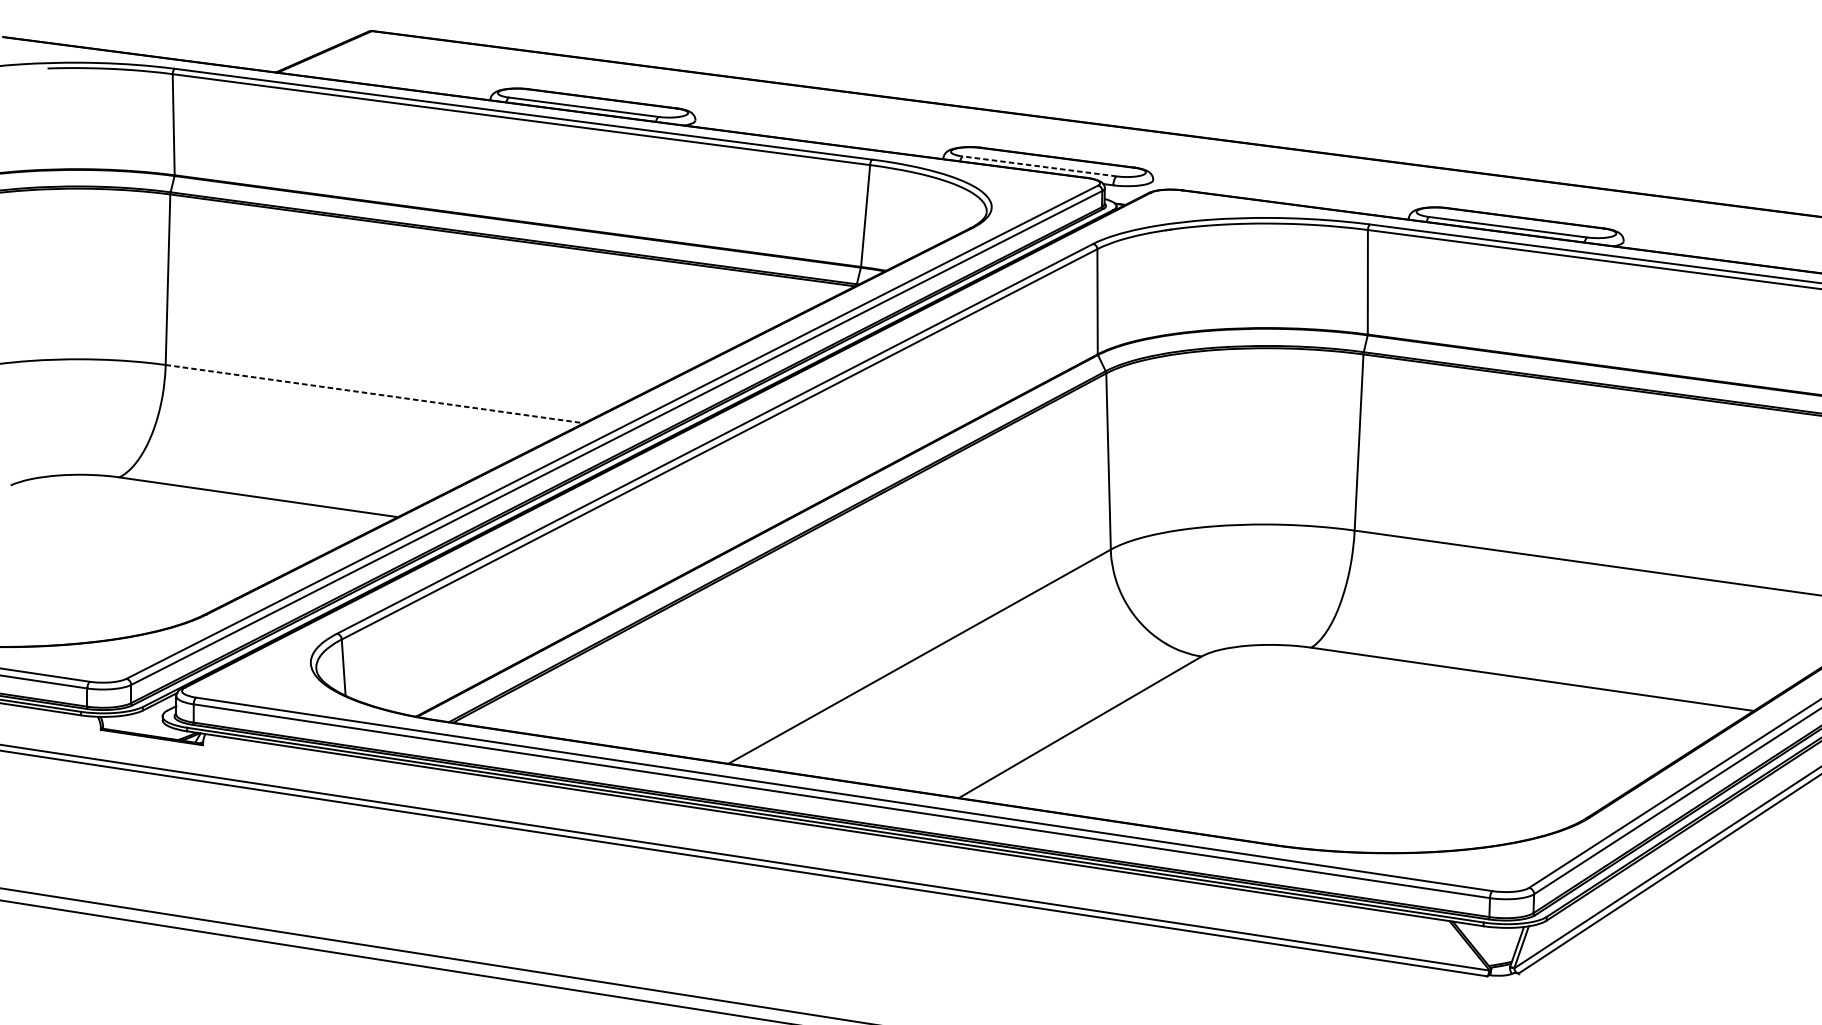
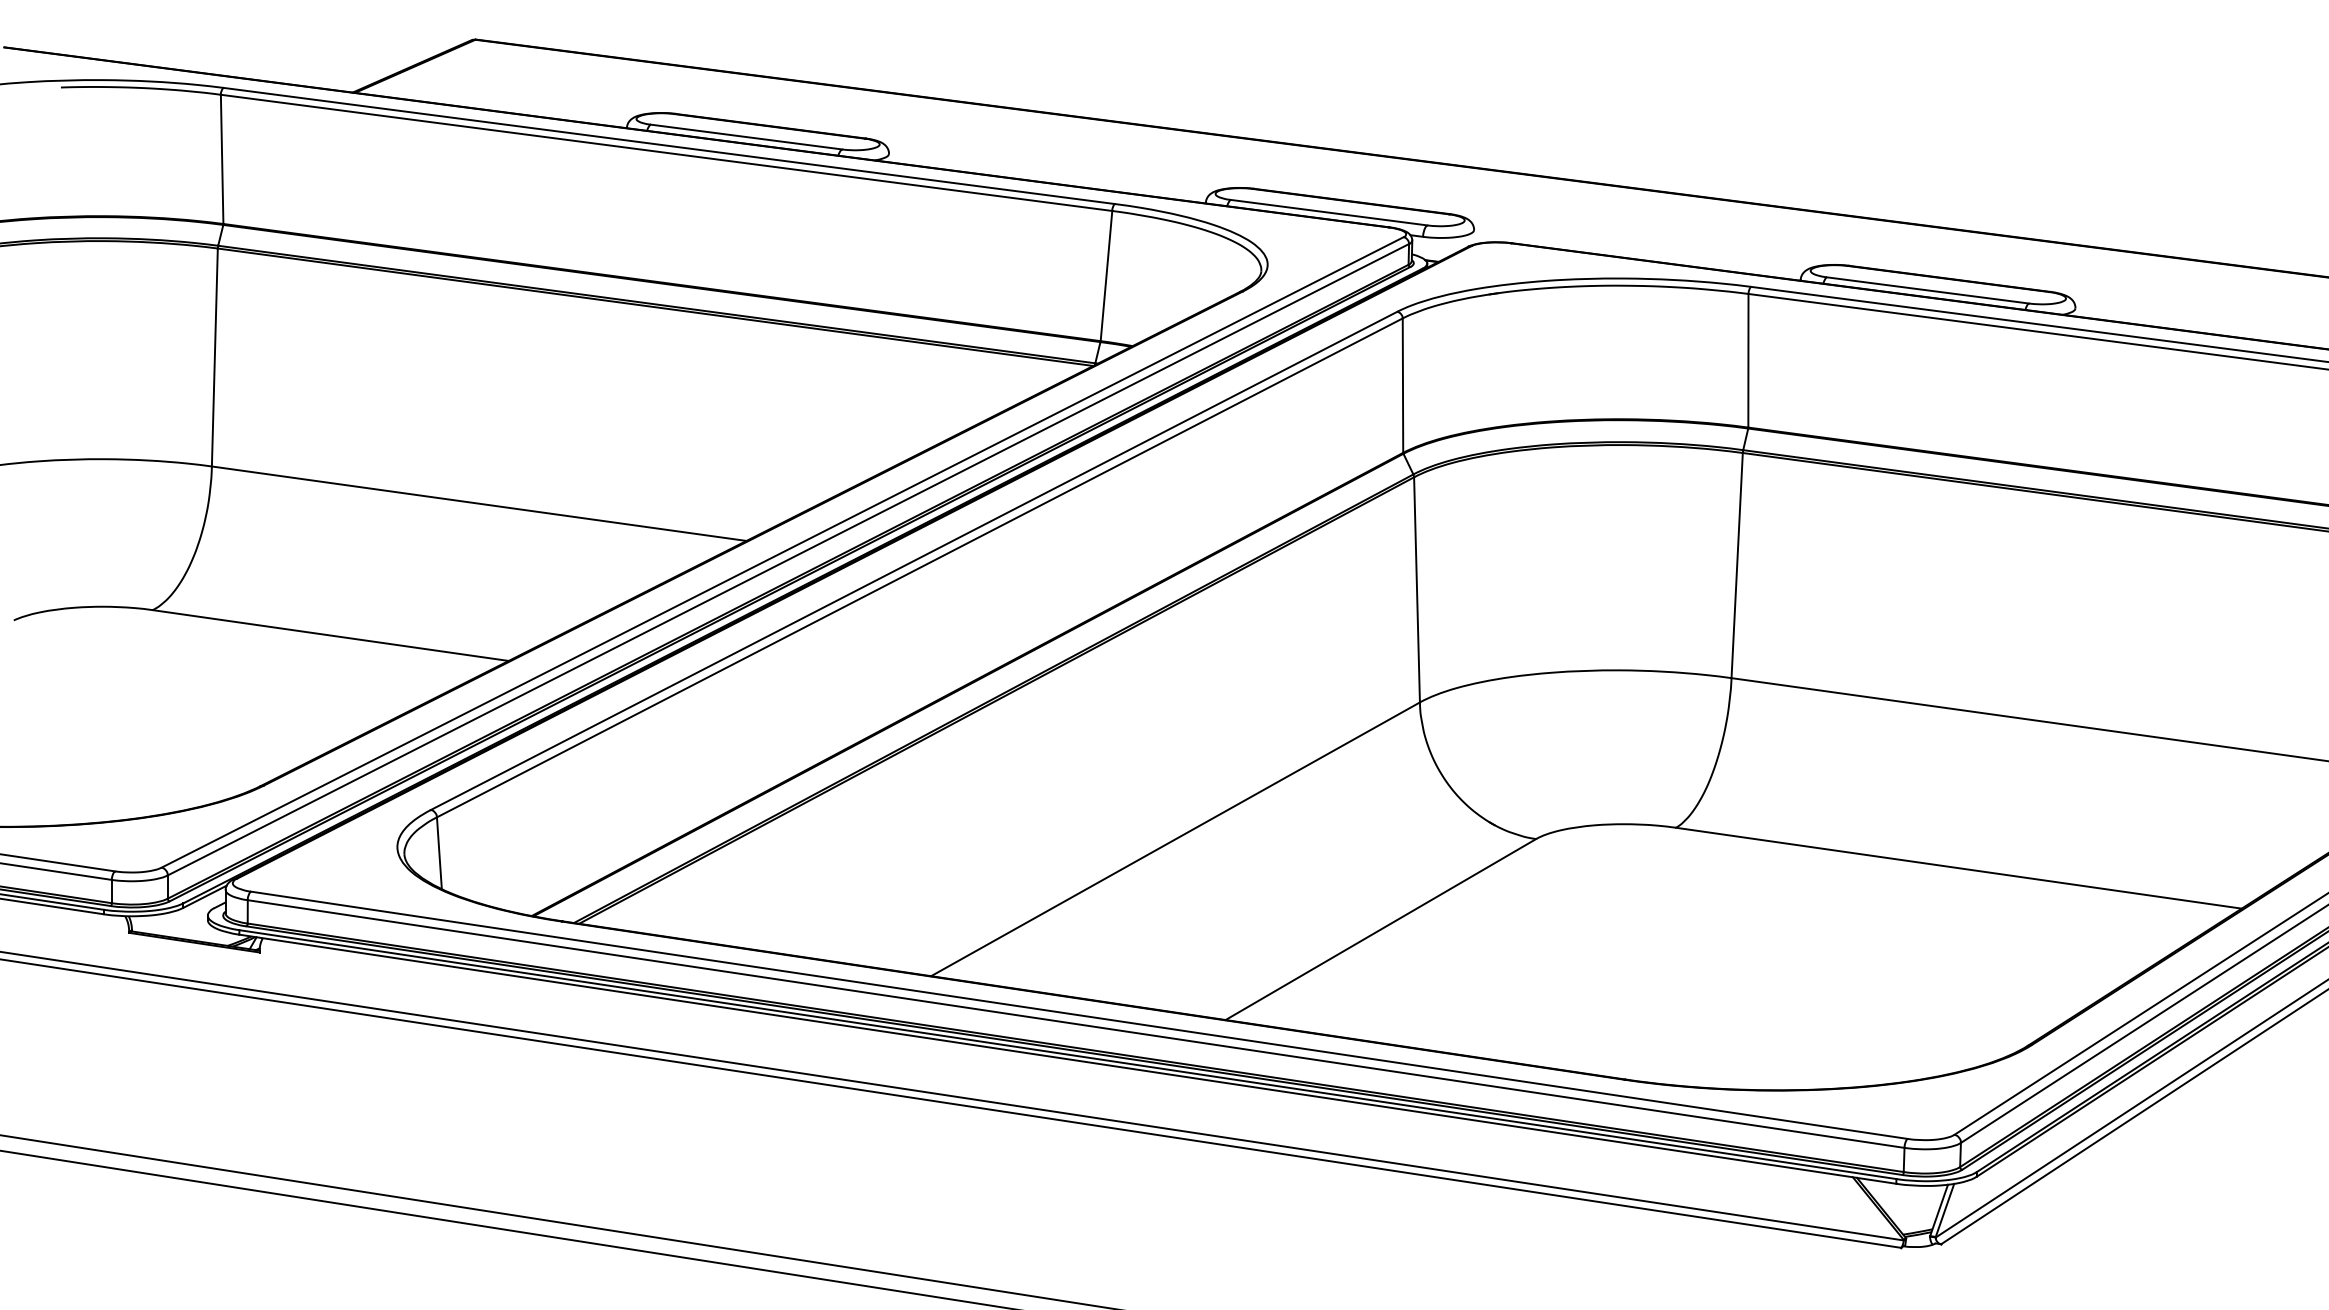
line: (1039, 166) -> (1328, 212), dashed -> solid
line: (375, 393) -> (479, 503), dashed -> solid

